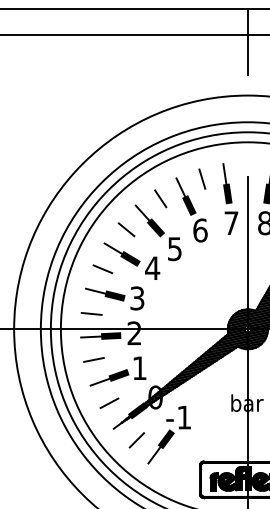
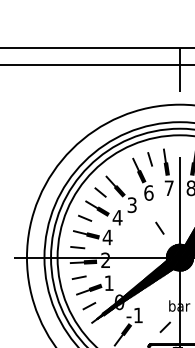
line: (160, 197) -> (159, 227), moved
text: (175, 248) -> (132, 204), 5 -> 3
text: (137, 298) -> (107, 237), 3 -> 4
line: (137, 440) -> (165, 327), moved

